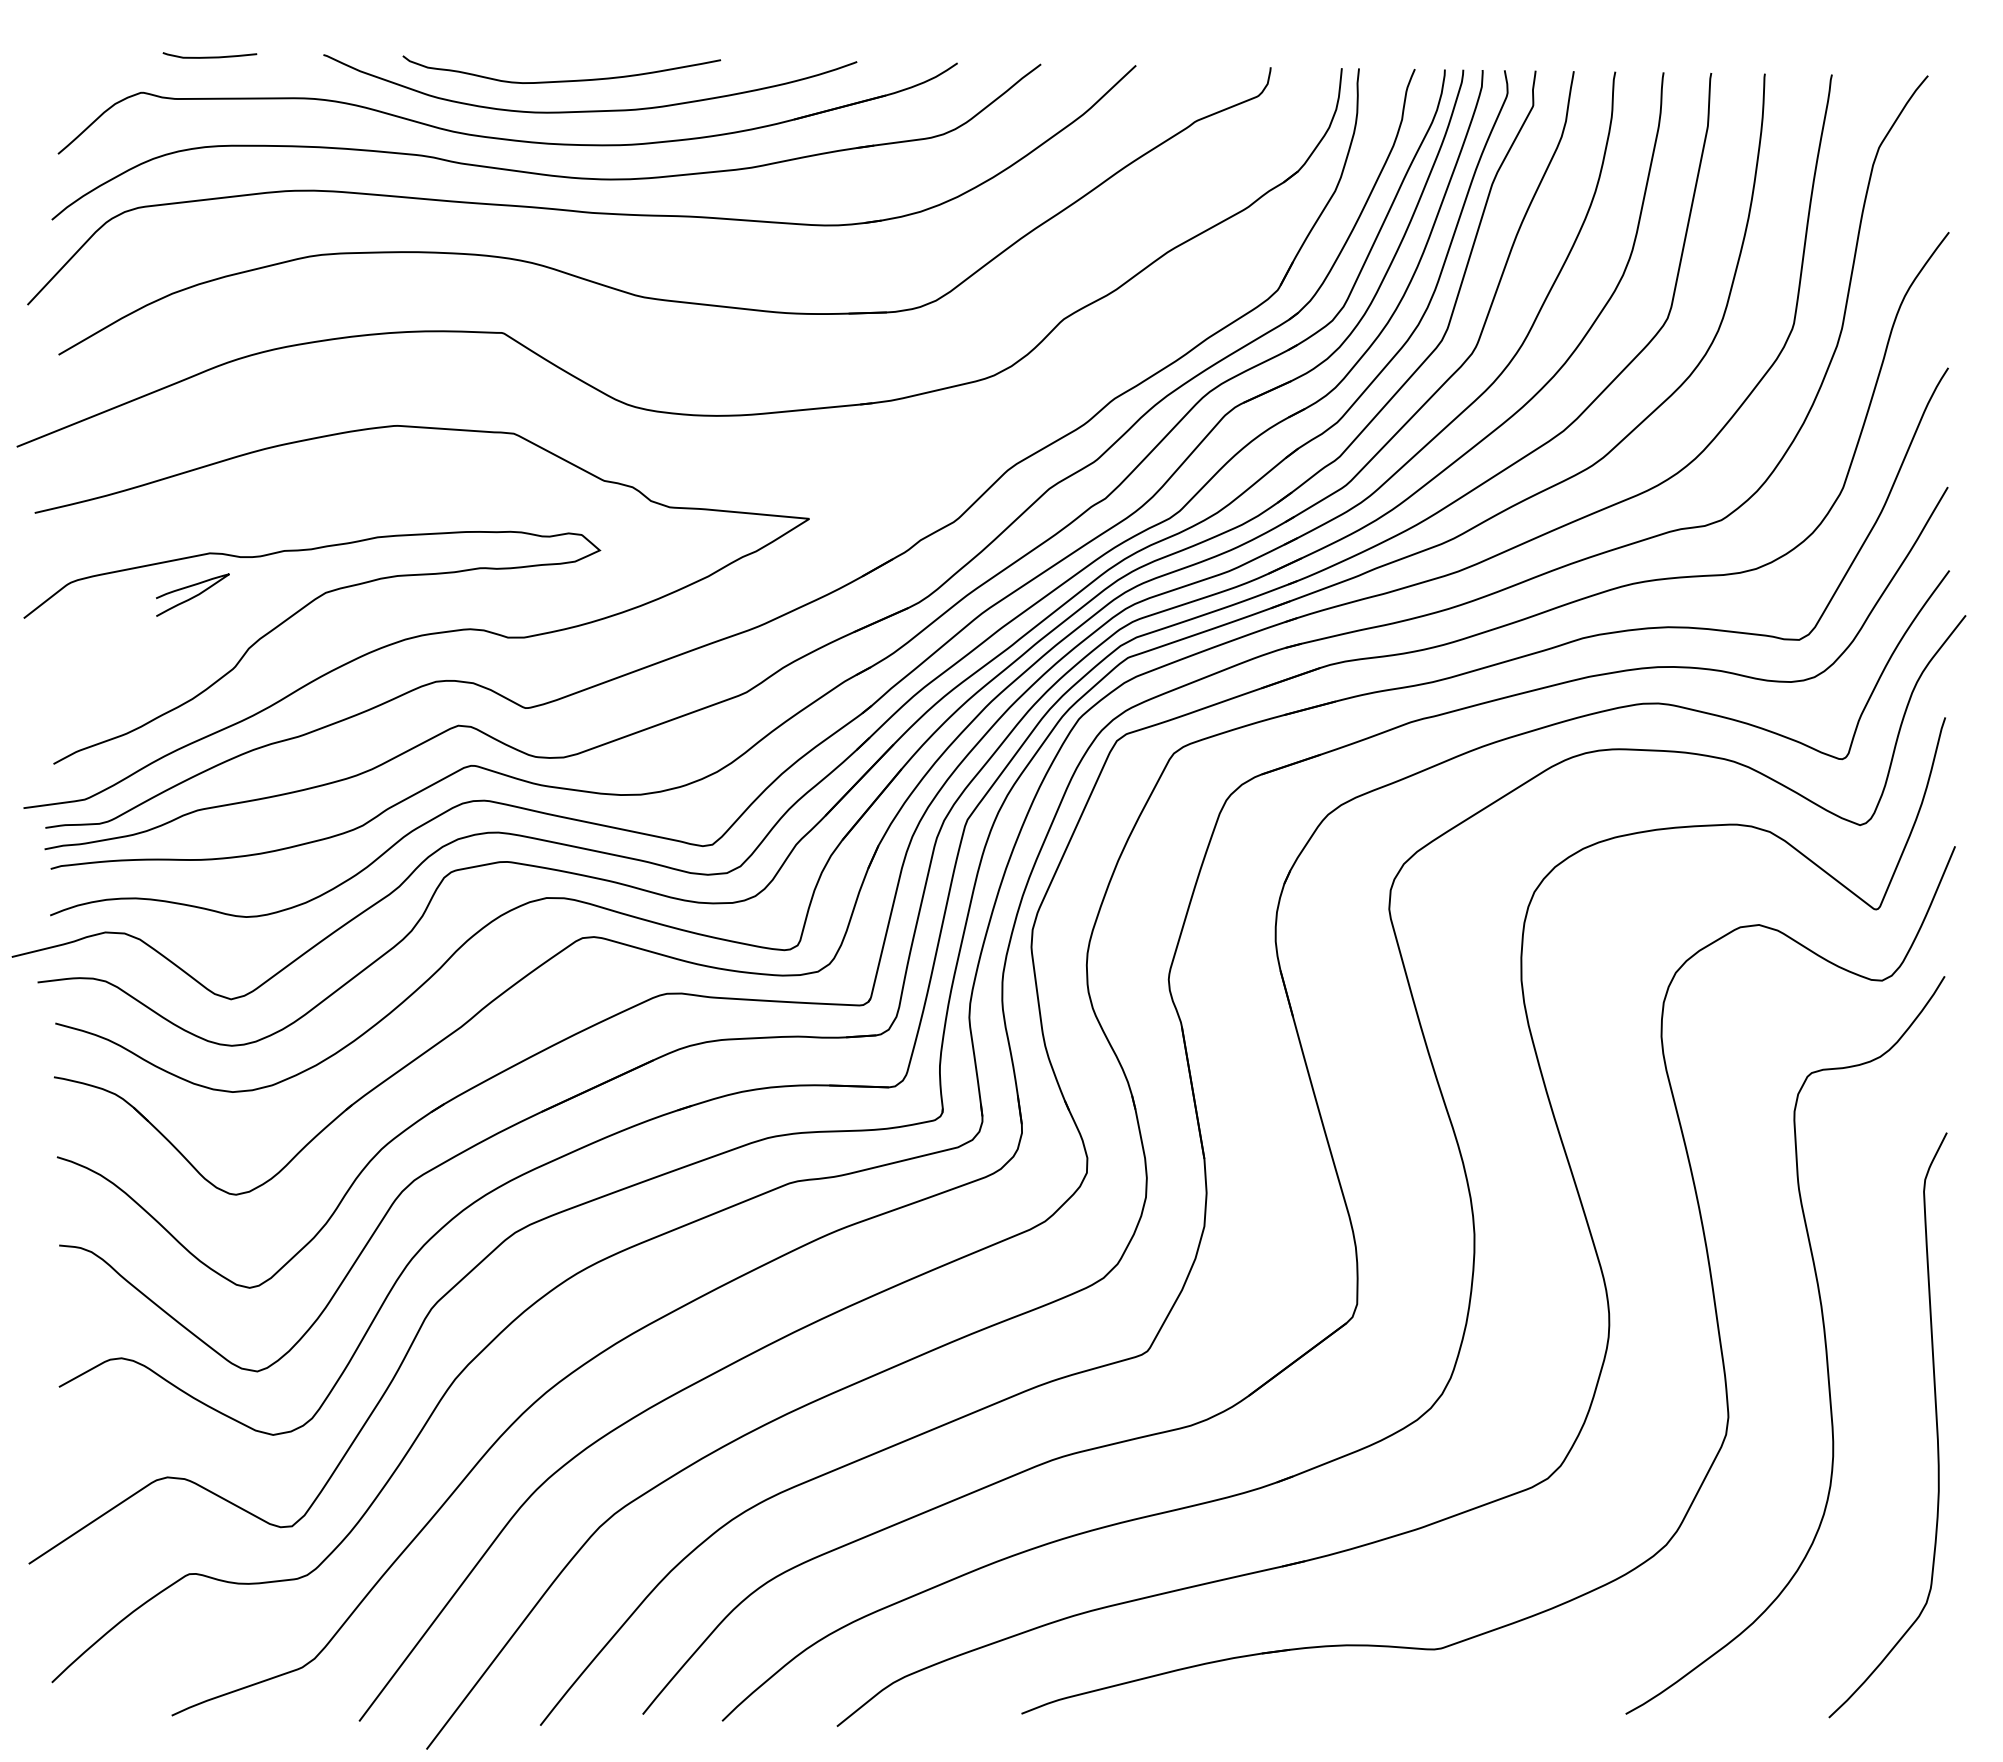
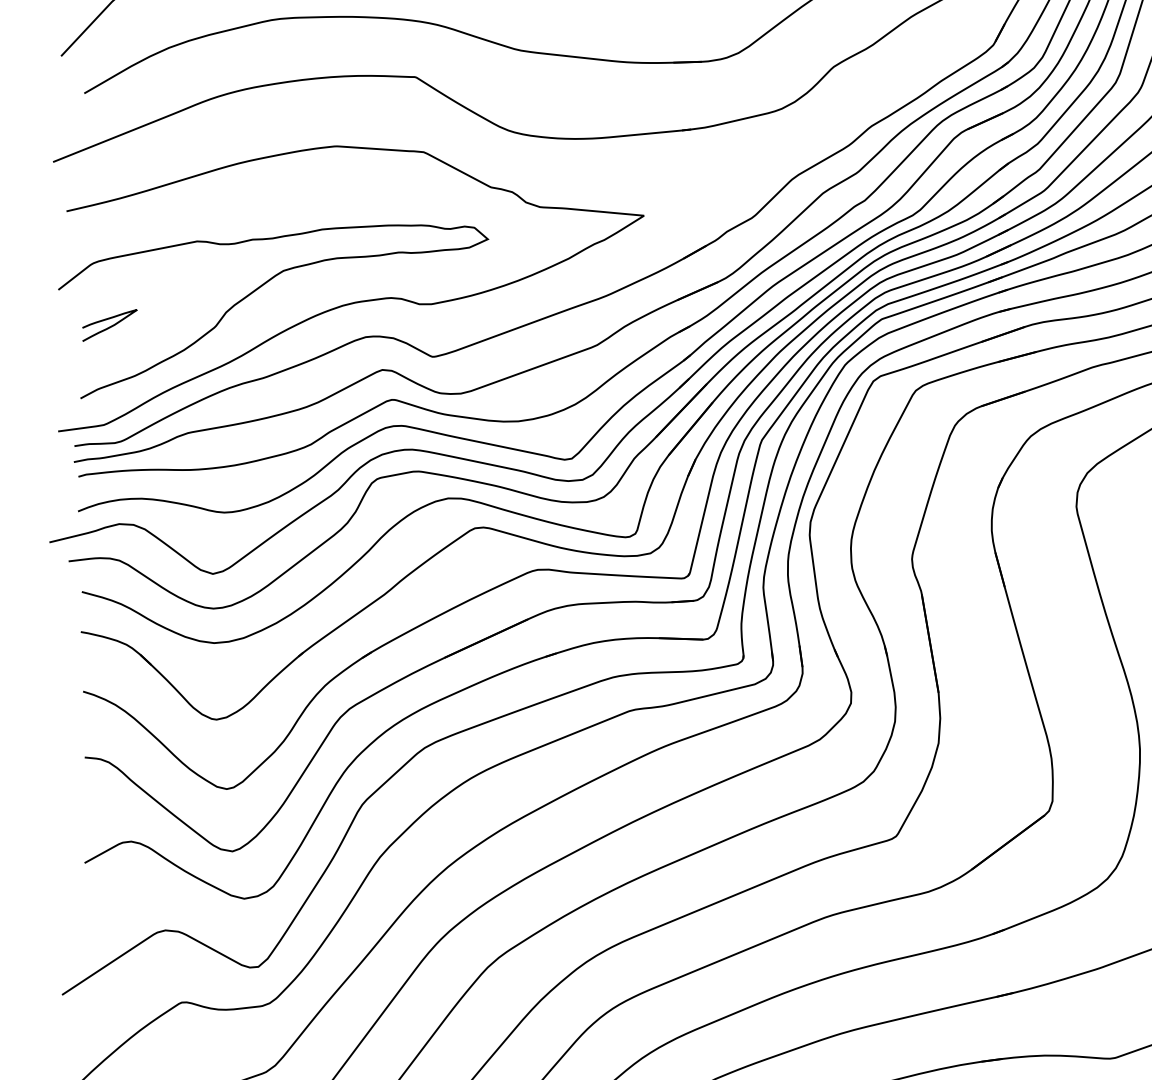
curve: (192, 596) -> (109, 326), moved

